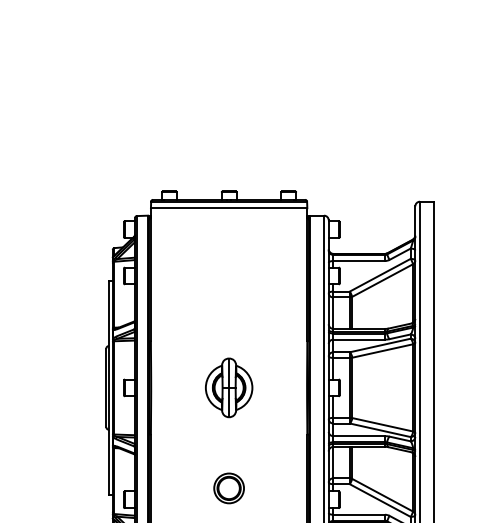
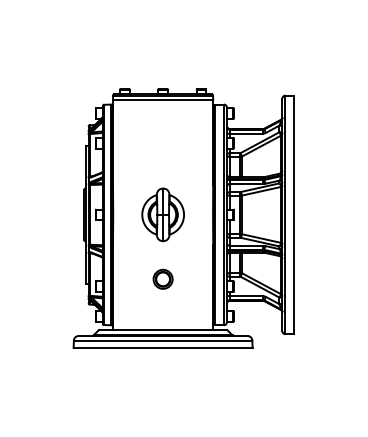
part: (228, 387) -> (162, 214), size x1.4

